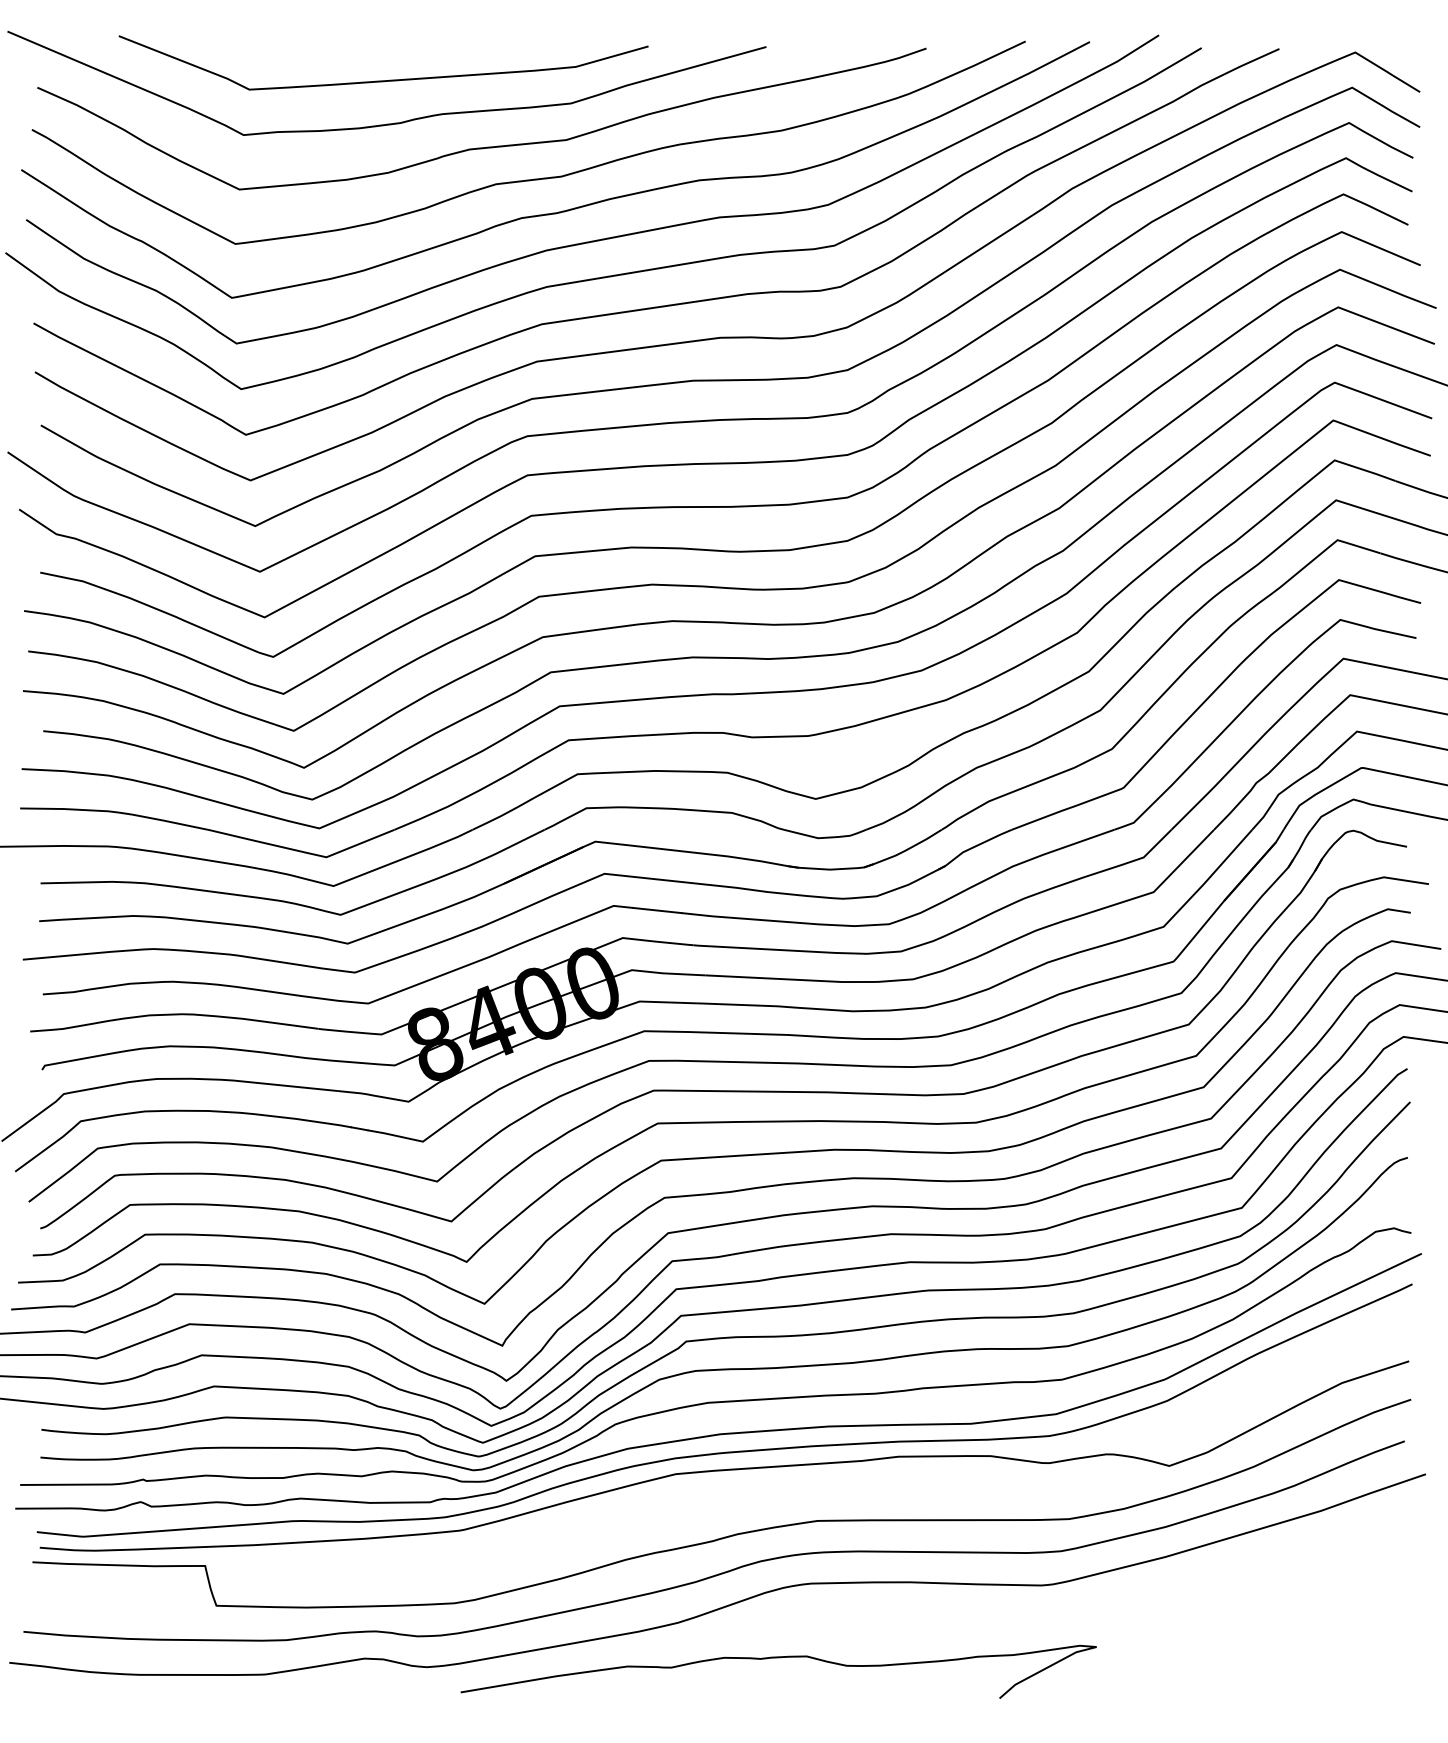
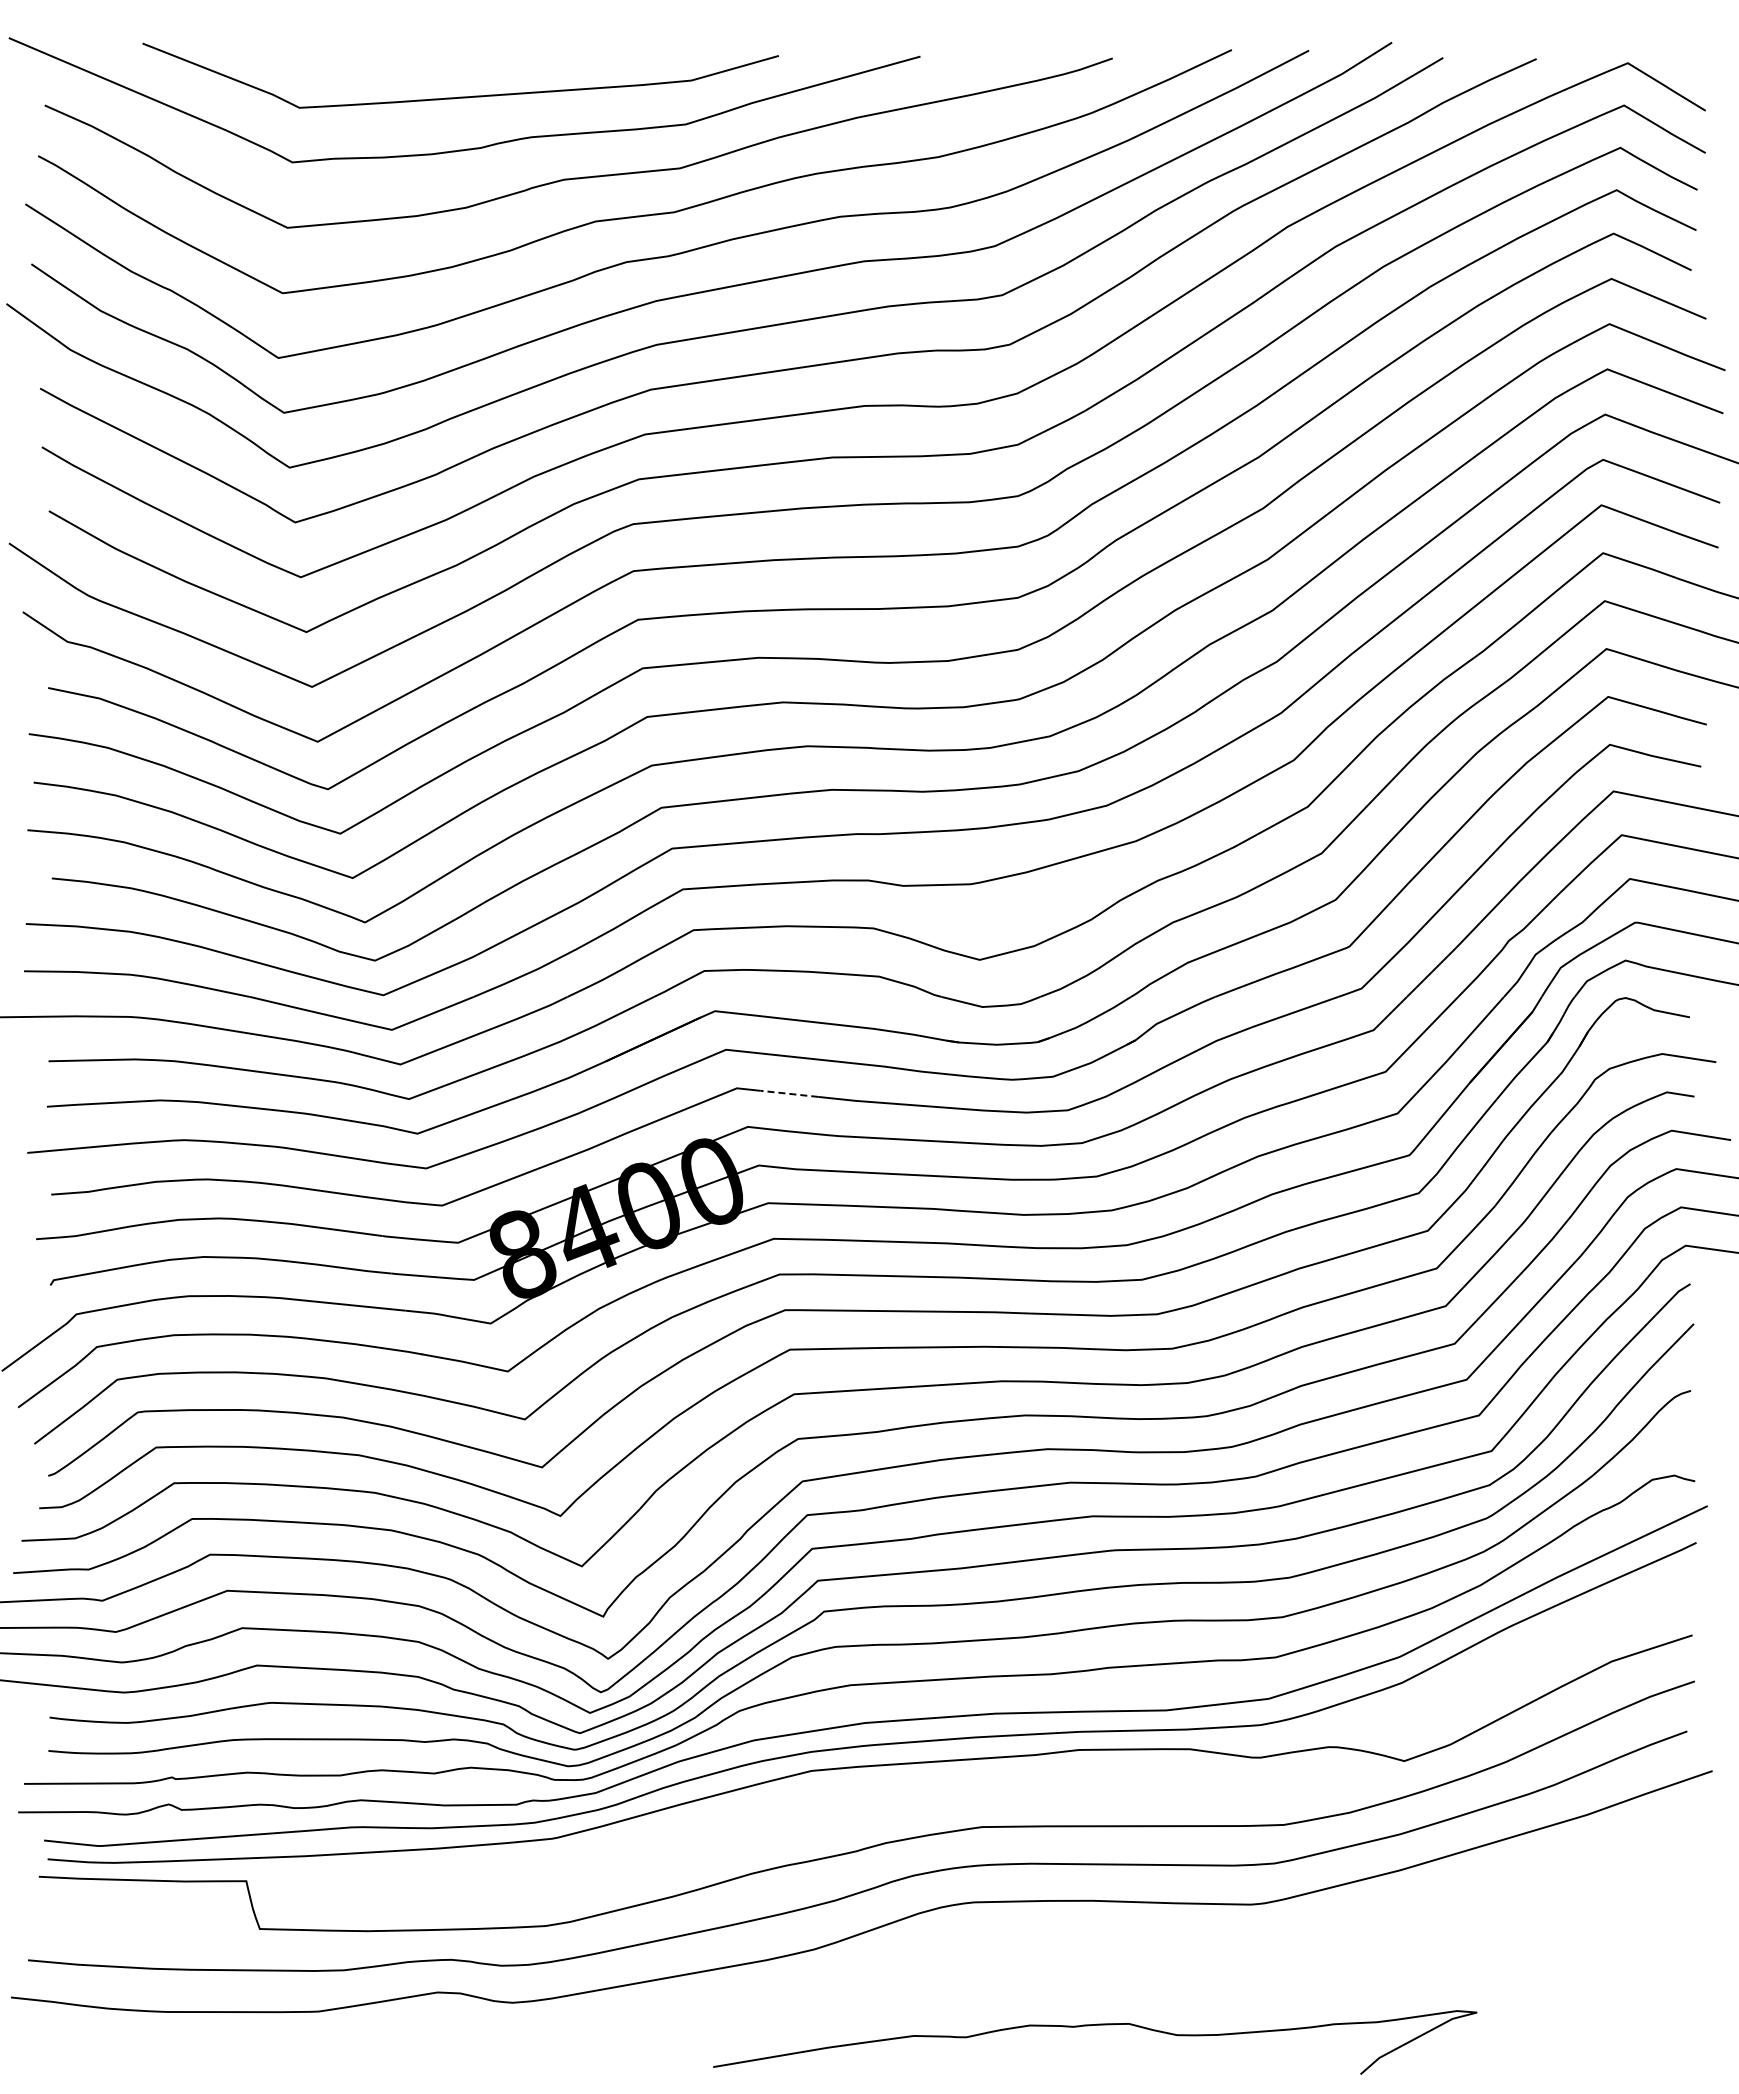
line: (657, 910) -> (789, 1093), solid -> dashed
curve: (774, 1658) -> (1090, 2026), moved

